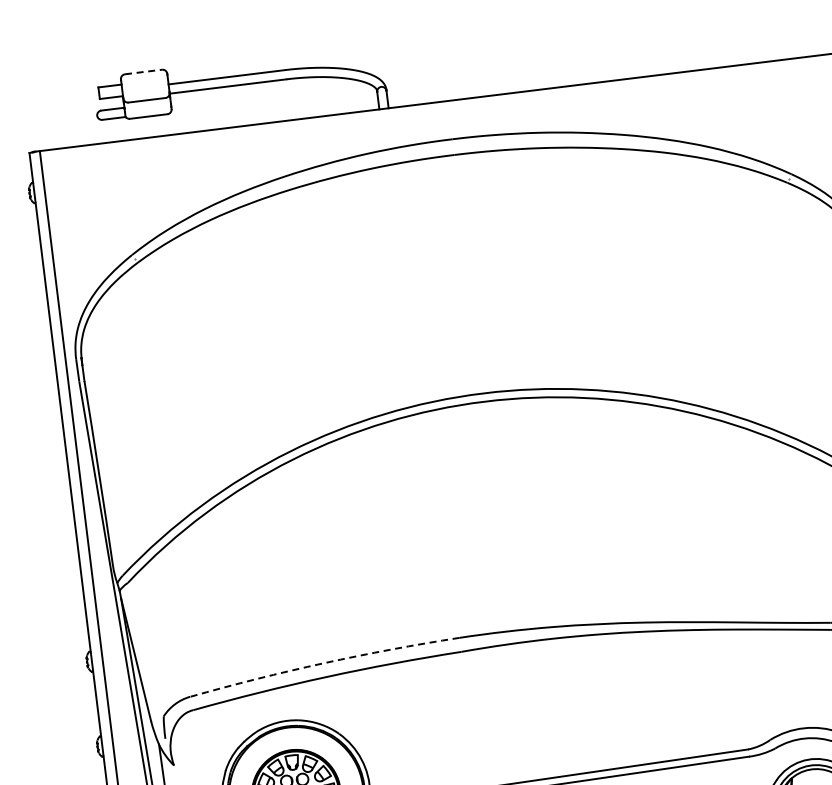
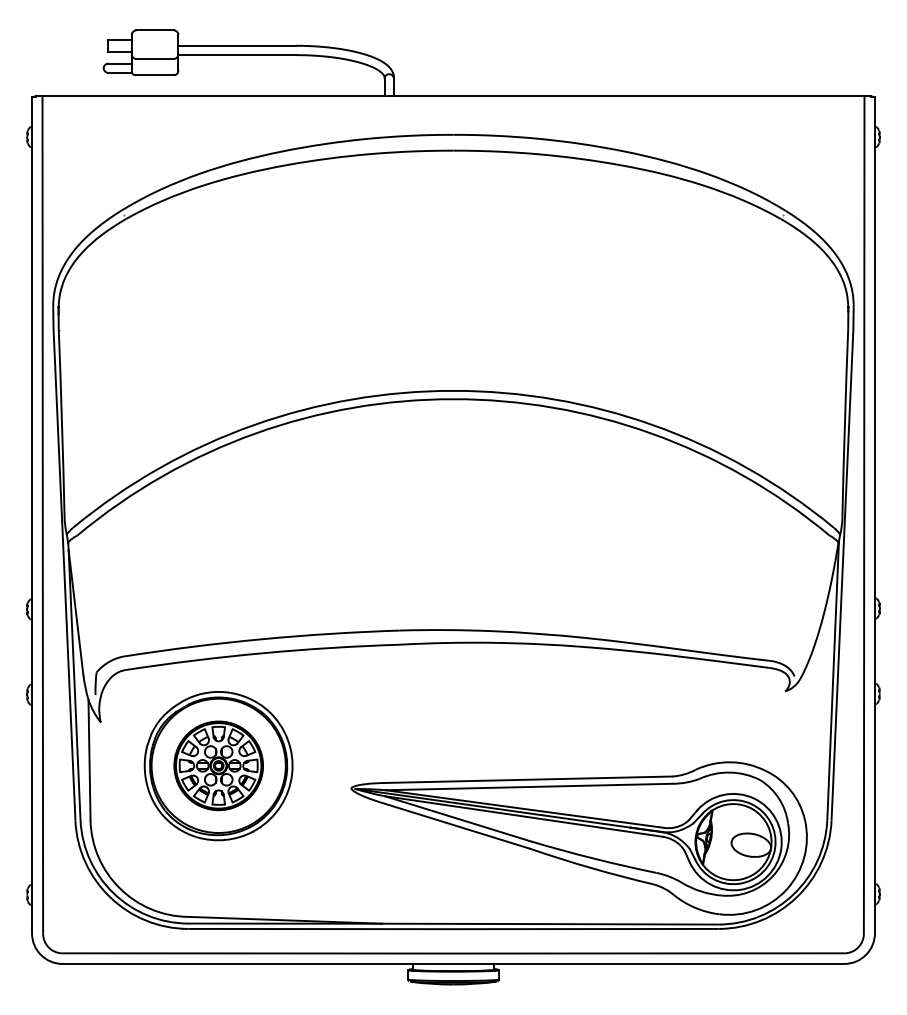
line: (143, 72) -> (155, 30), dashed -> solid
arc: (324, 663) -> (262, 639), dashed -> solid

